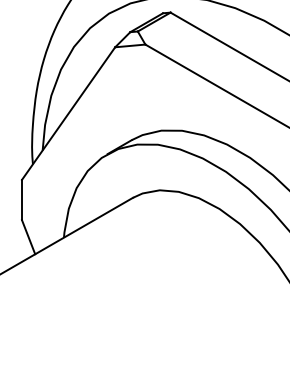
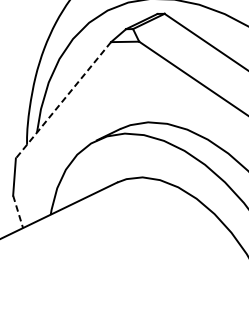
line: (68, 114) -> (63, 101), solid -> dashed
line: (28, 237) -> (17, 212), solid -> dashed

